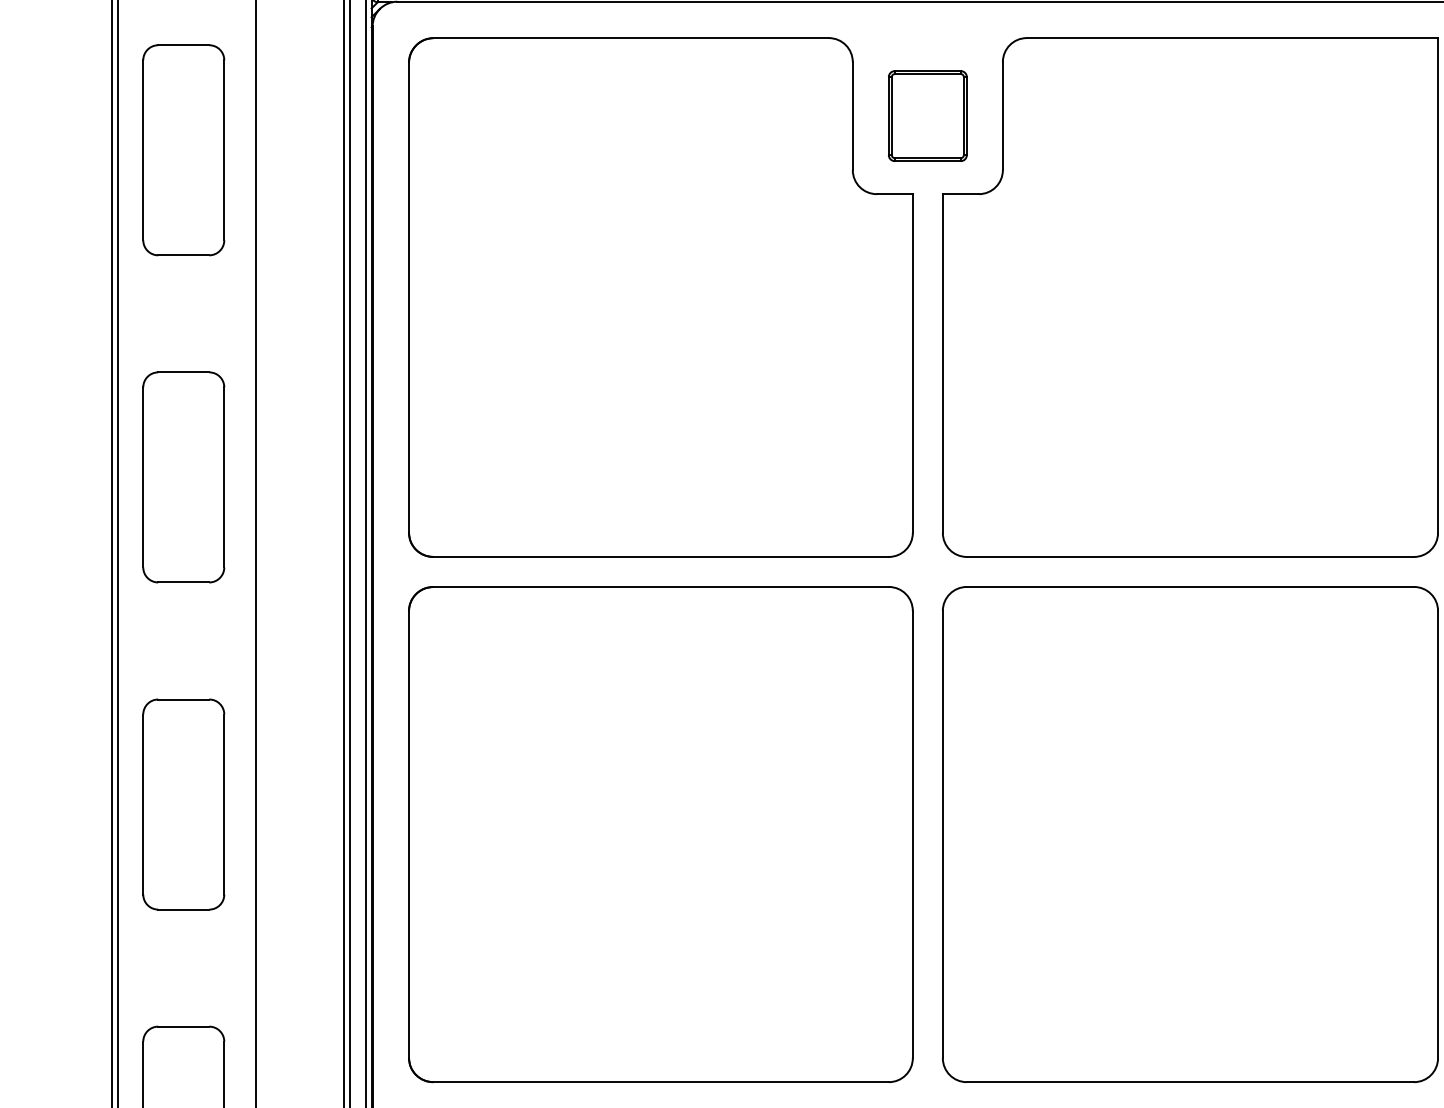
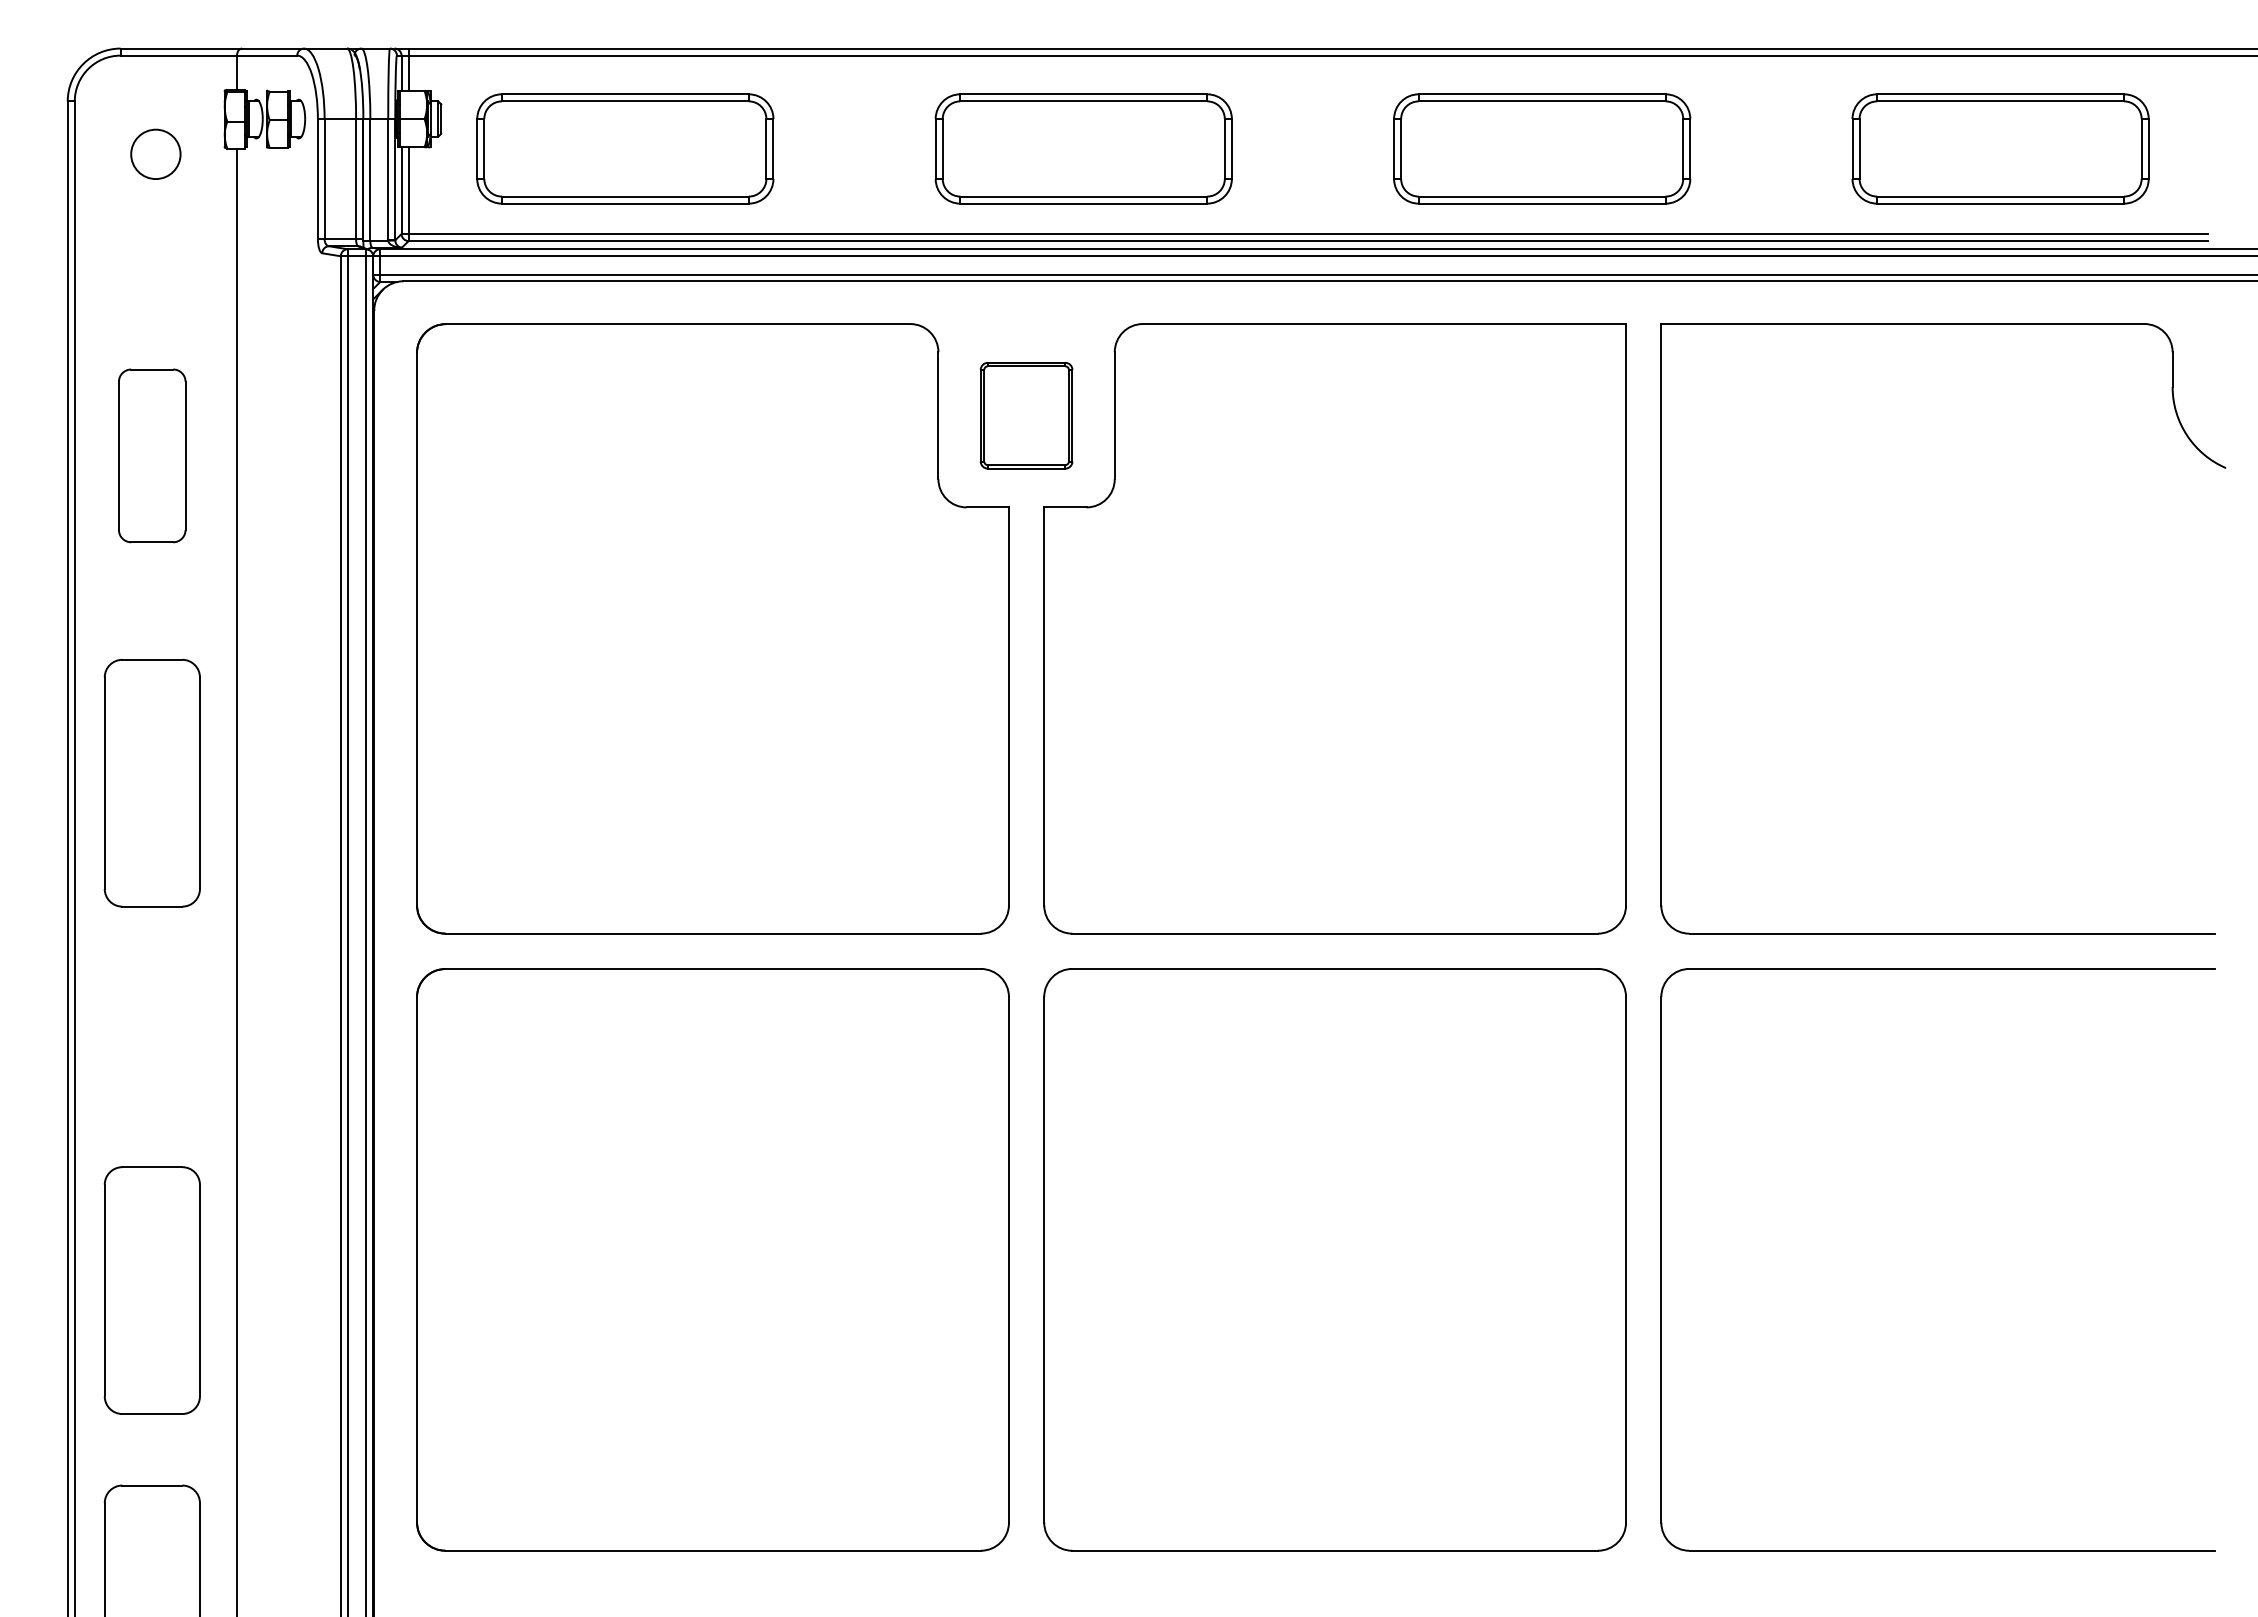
part: (183, 149) -> (151, 455), size x0.7
part: (183, 477) -> (151, 783), moved
part: (183, 804) -> (151, 1290), moved

